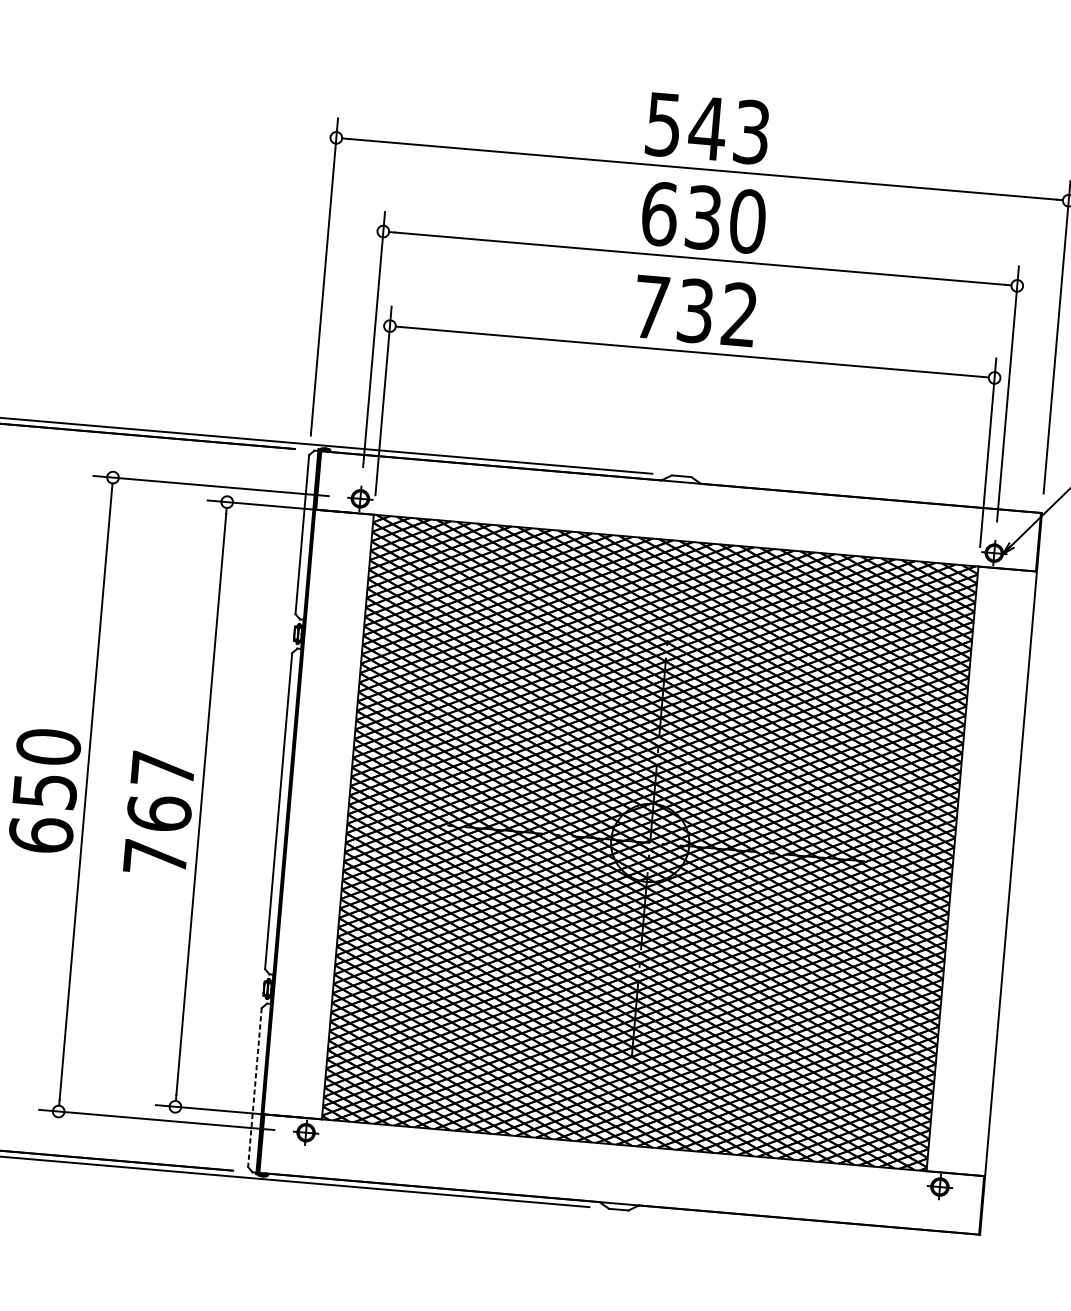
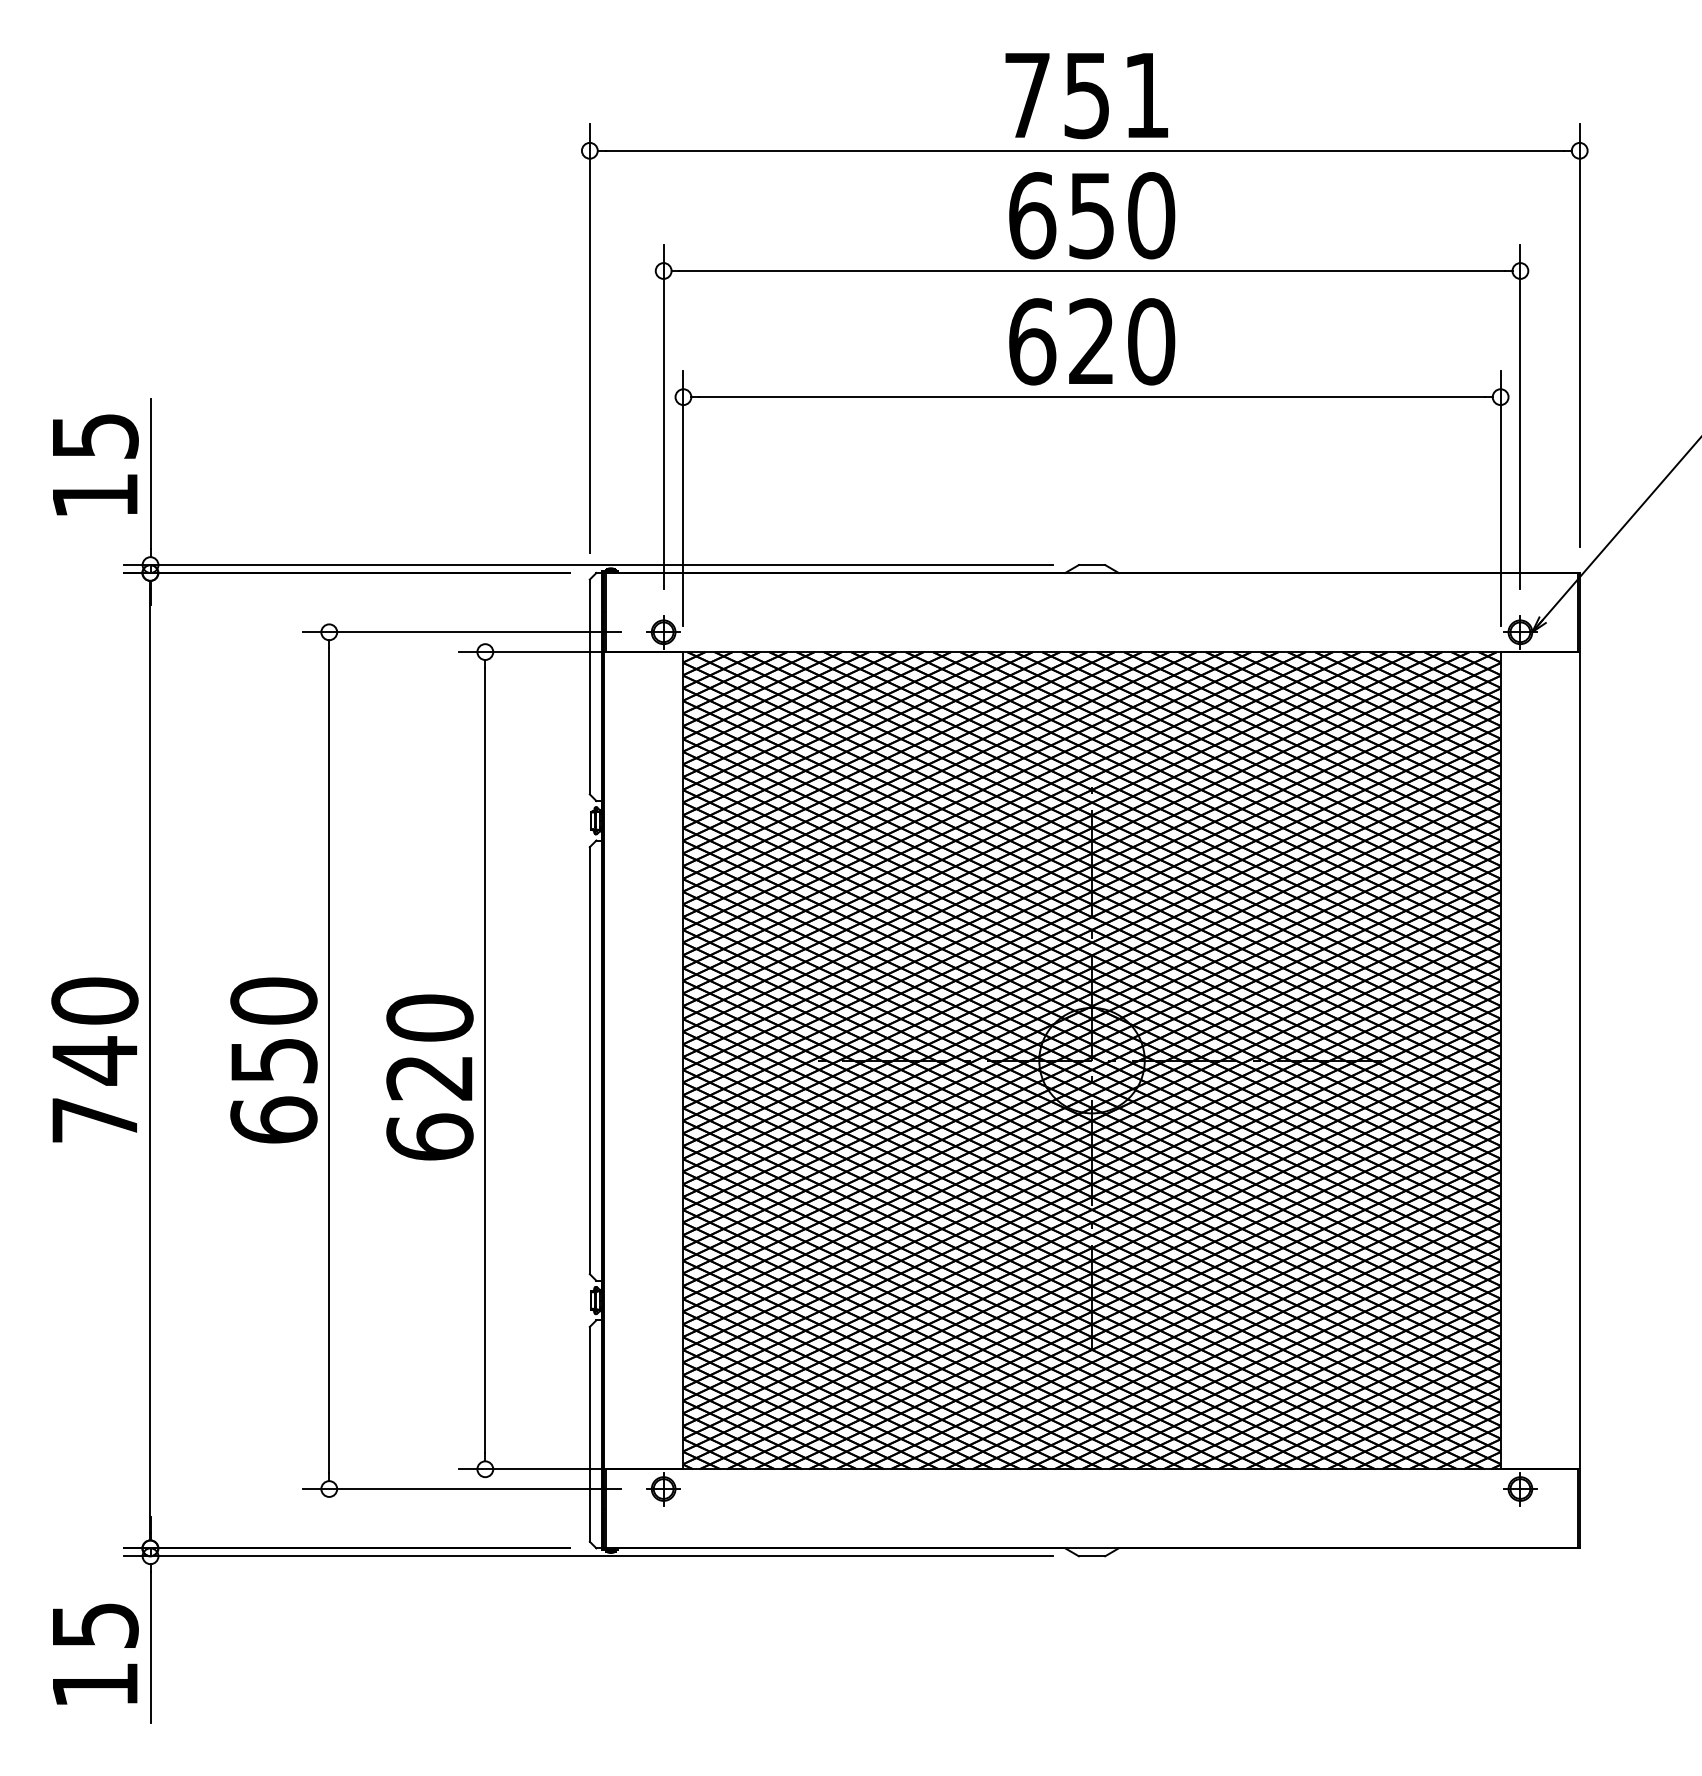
text: (708, 128) -> (1087, 95), 543 -> 751
text: (703, 217) -> (1091, 215), 630 -> 650
text: (696, 310) -> (1092, 341), 732 -> 620
text: (158, 813) -> (429, 1077), 767 -> 620
line: (254, 1087) -> (589, 1434), dashed -> solid

